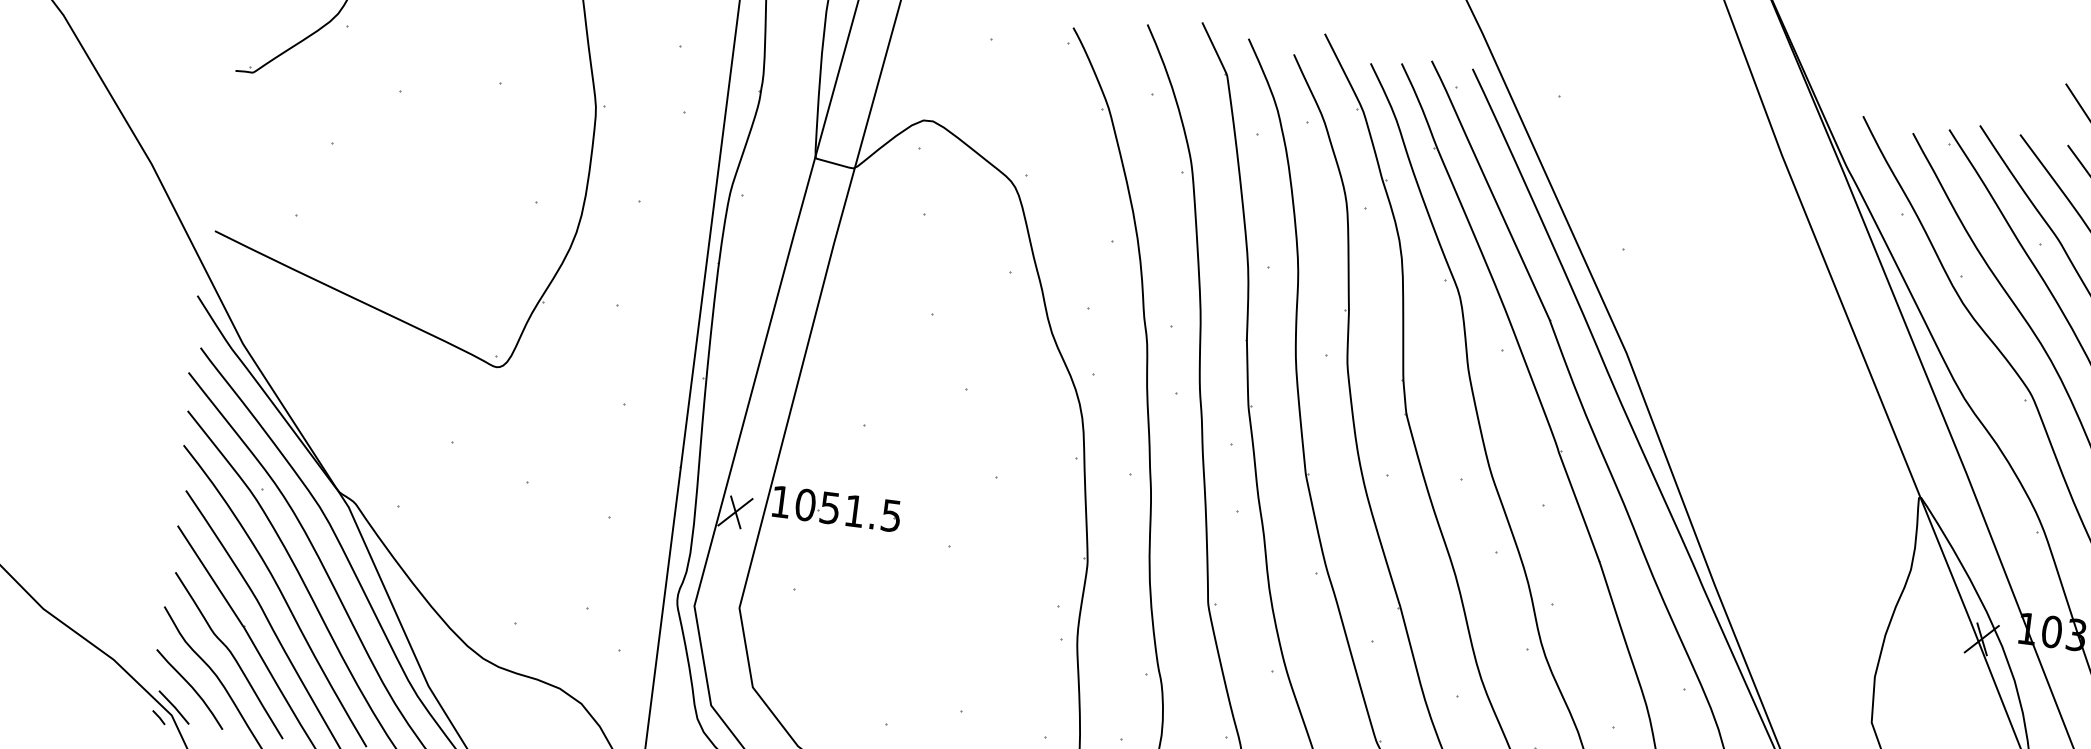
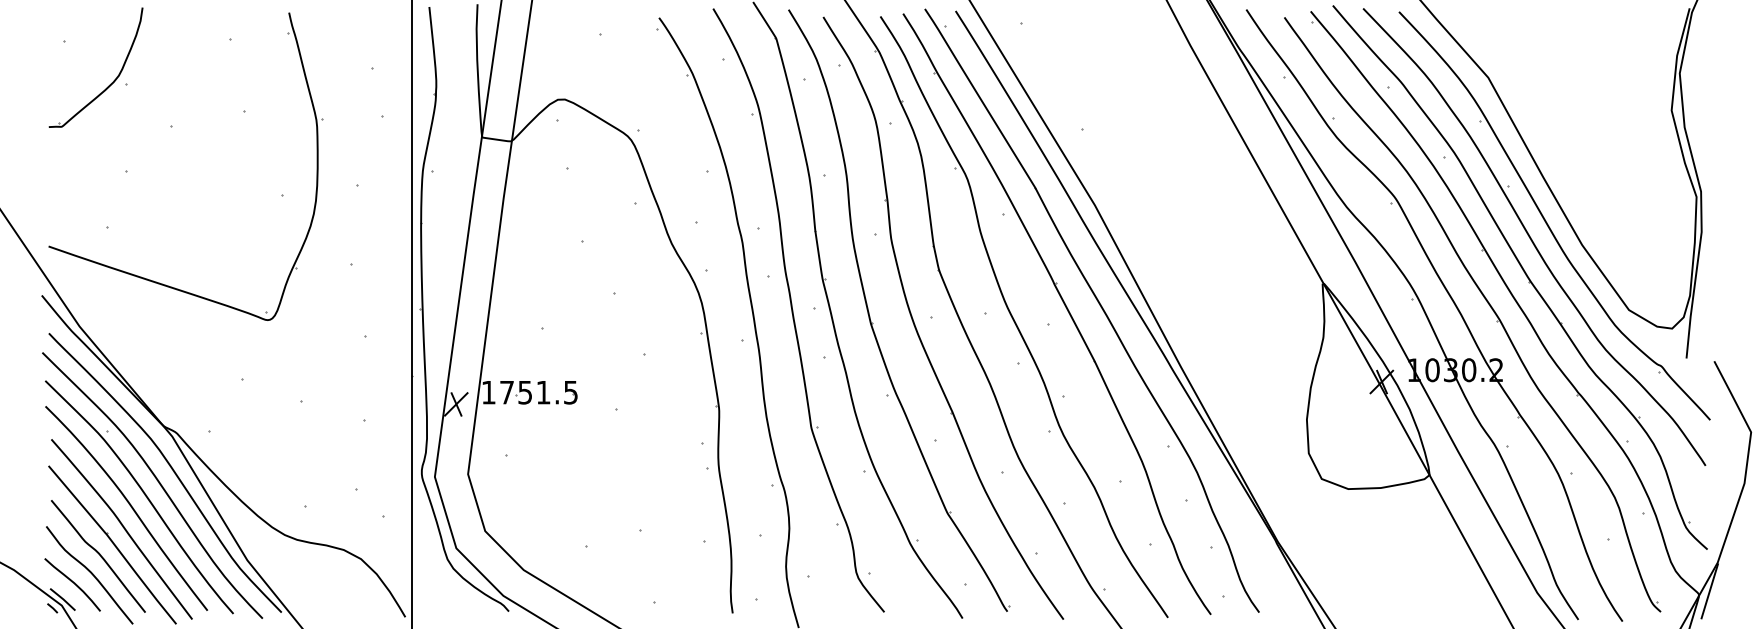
text: (804, 504) -> (506, 392), 1051.5 -> 1751.5

